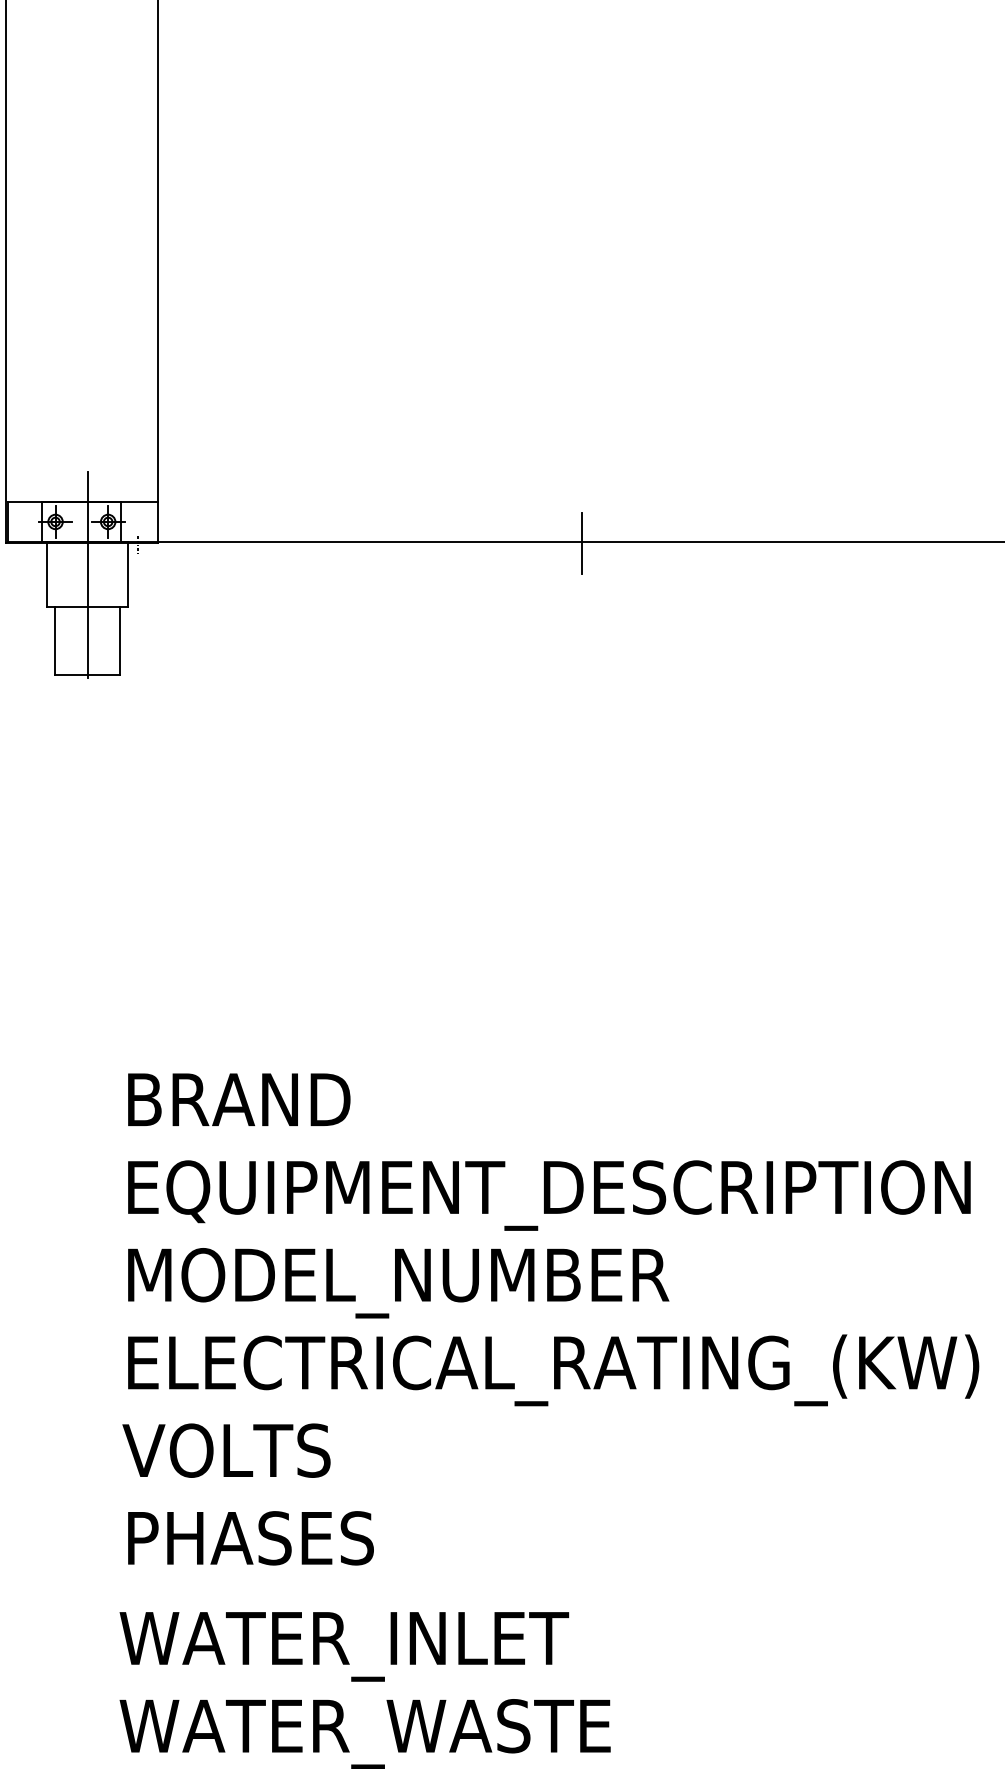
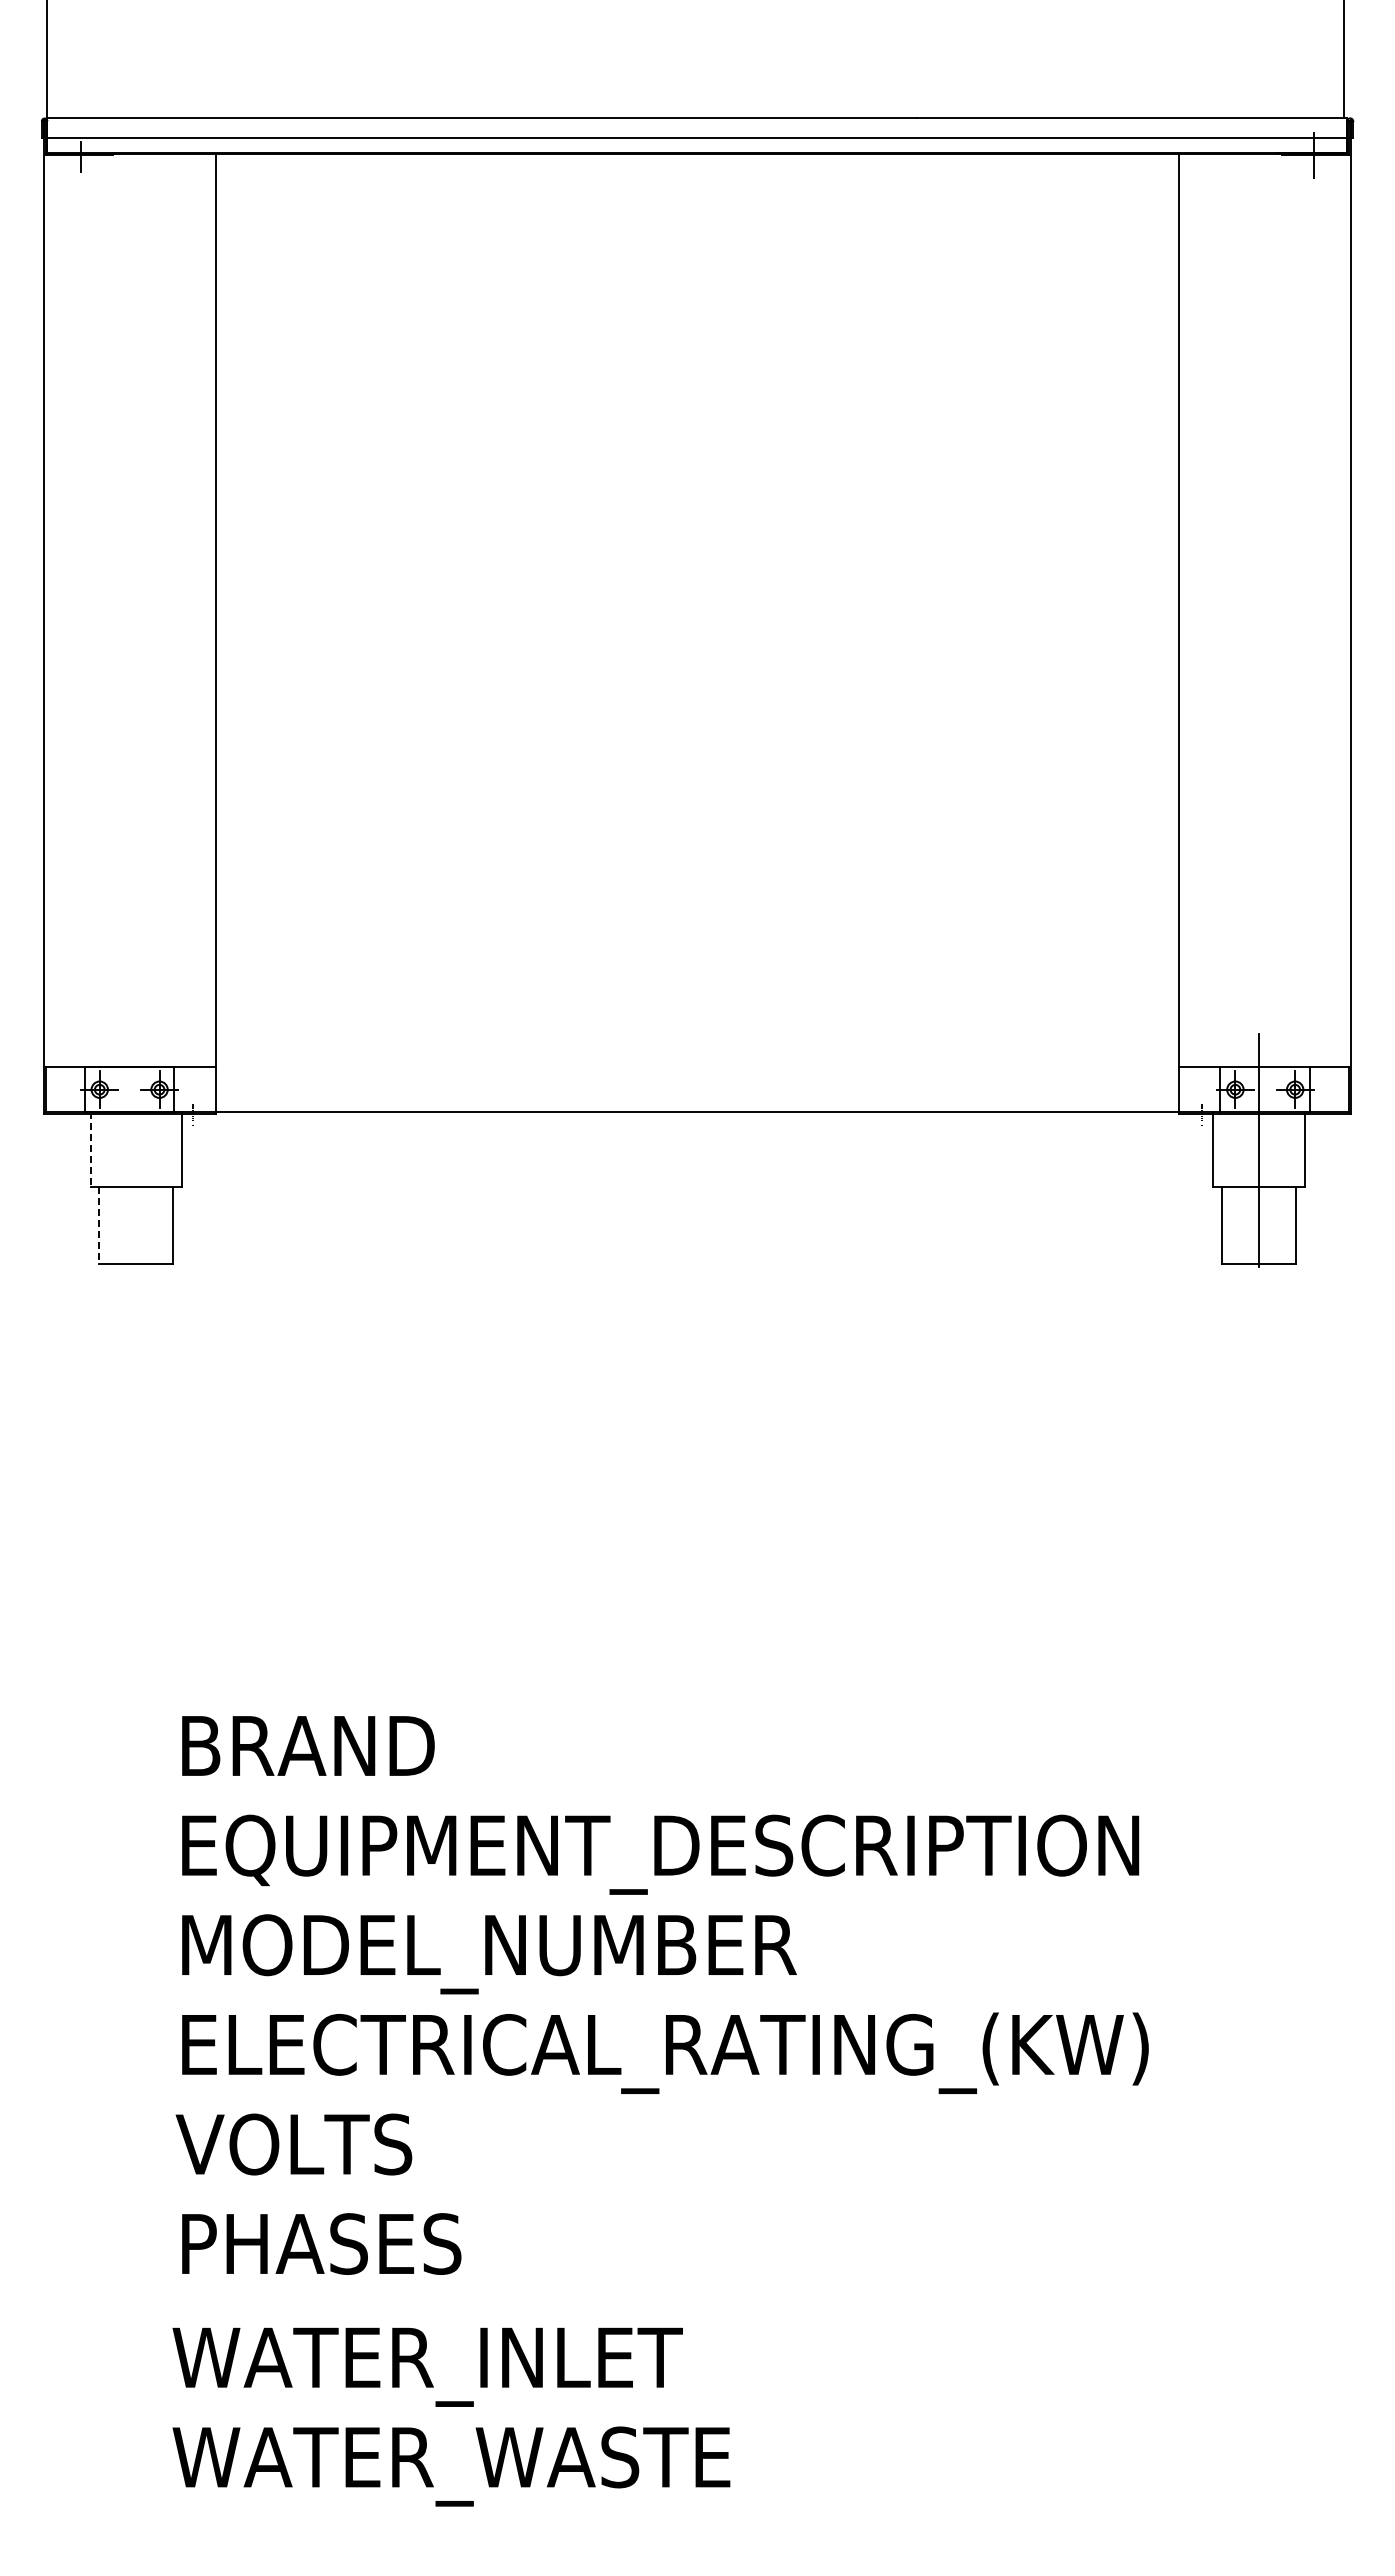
line: (582, 542) -> (698, 1113), removed
line: (47, 575) -> (90, 1150), solid -> dashed
line: (87, 575) -> (136, 1150), removed
line: (54, 641) -> (98, 1225), solid -> dashed

